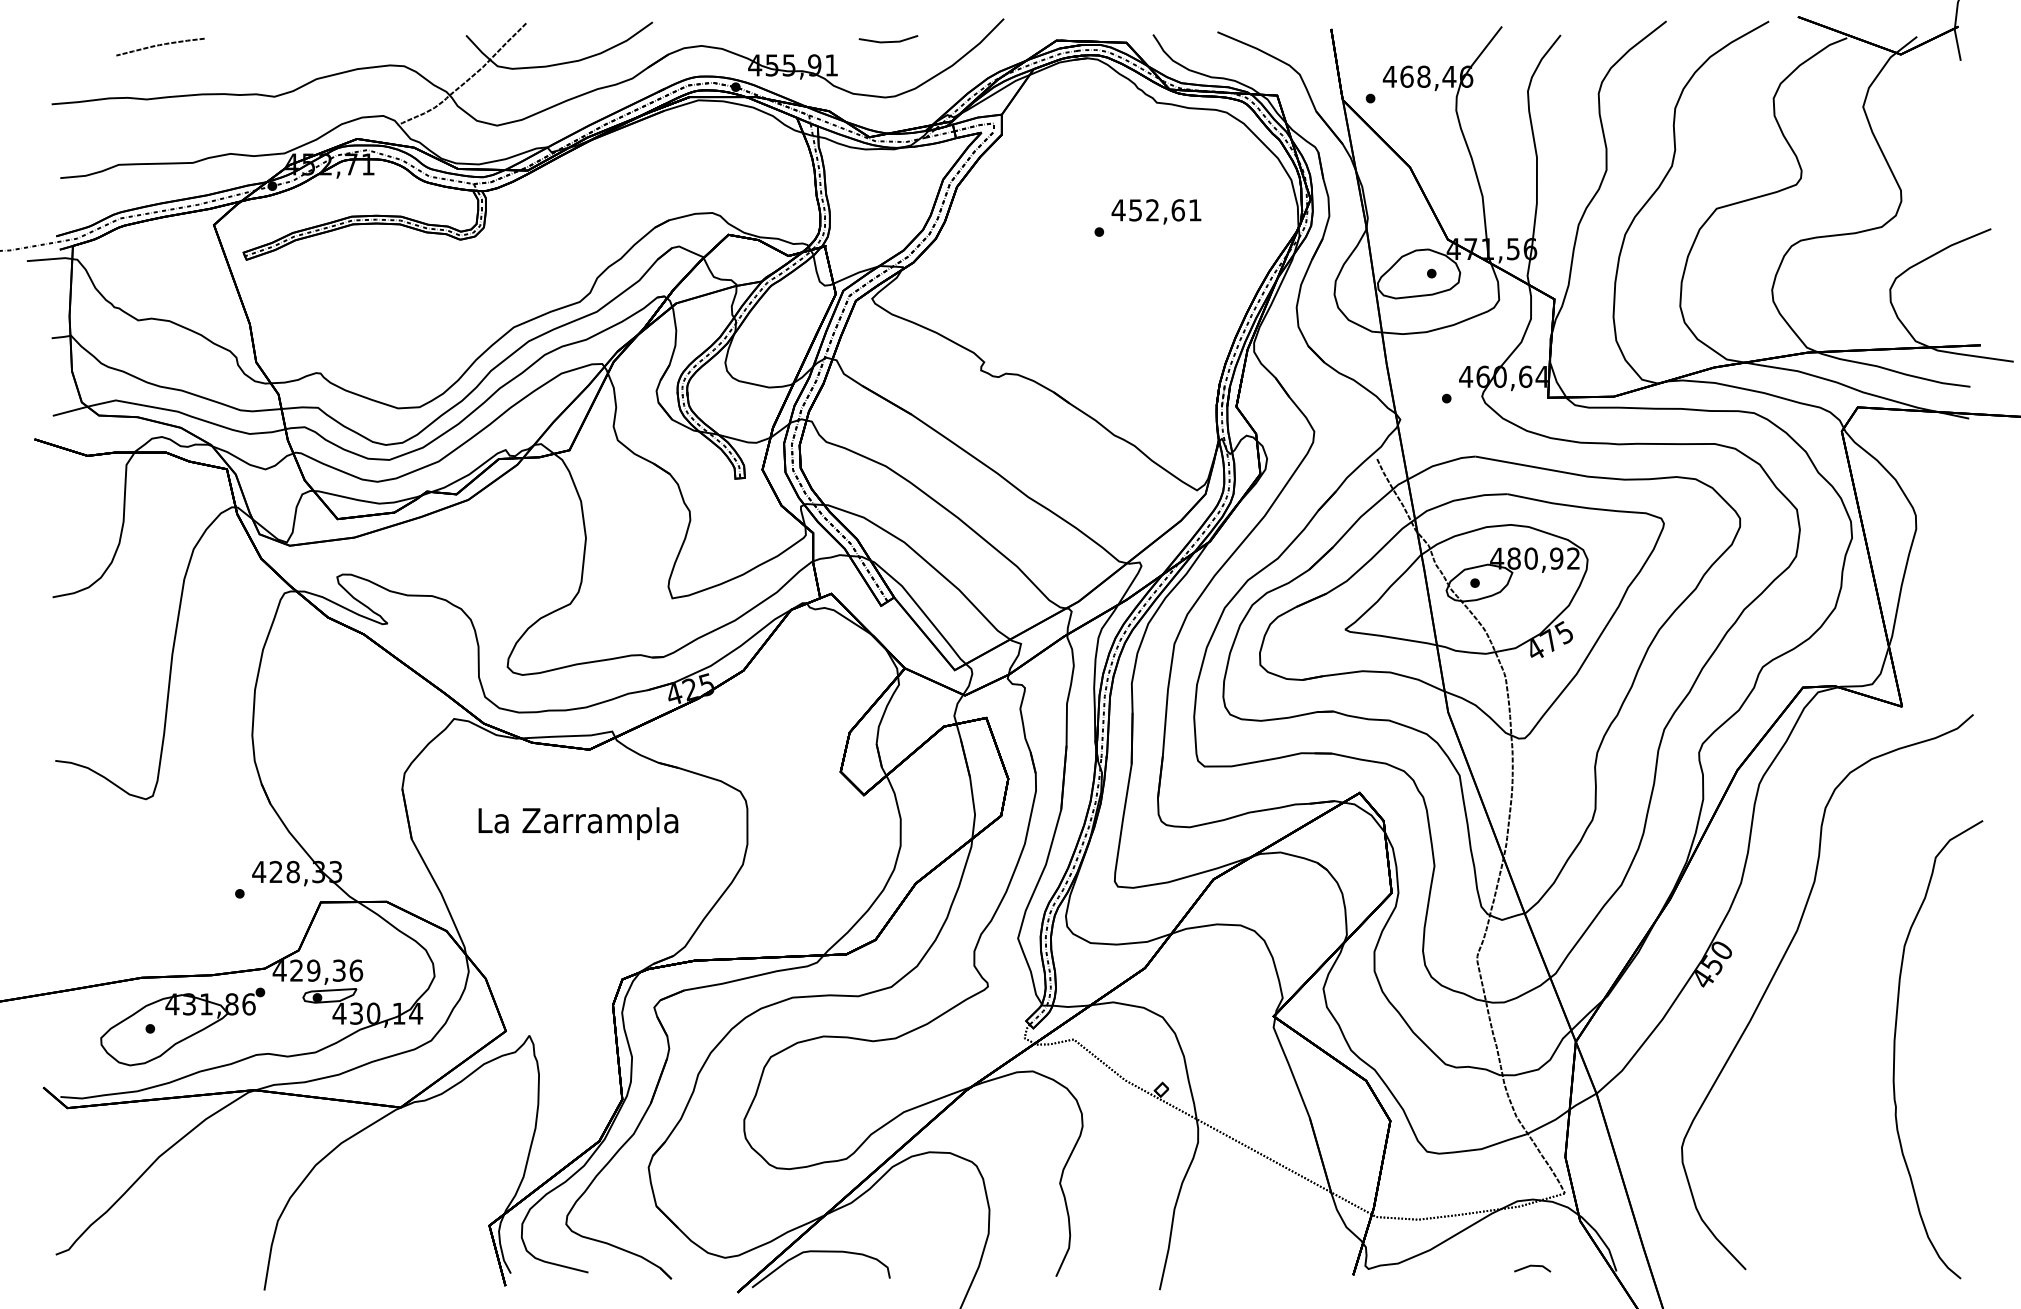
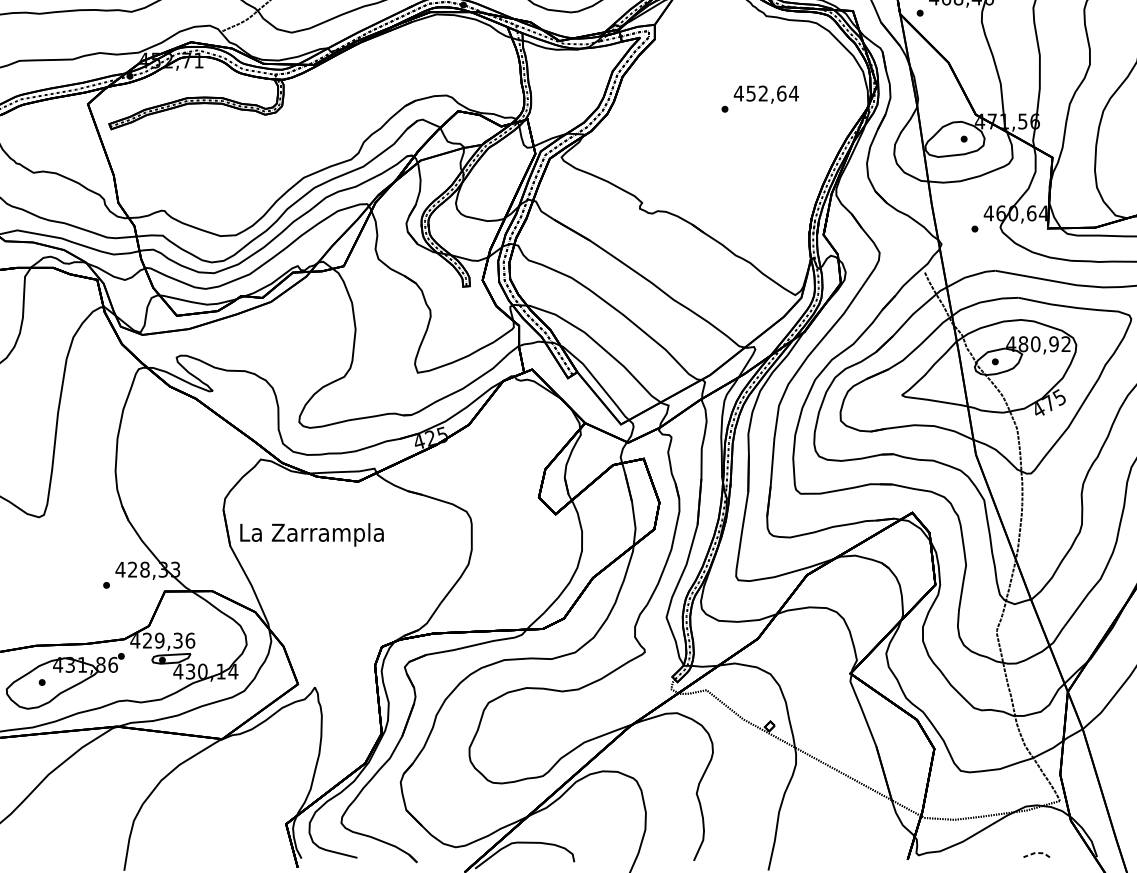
text: (1195, 210) -> (794, 93), 452,61 -> 452,64
text: (578, 823) -> (312, 534), moved
line: (1533, 1265) -> (1037, 852), solid -> dashed

